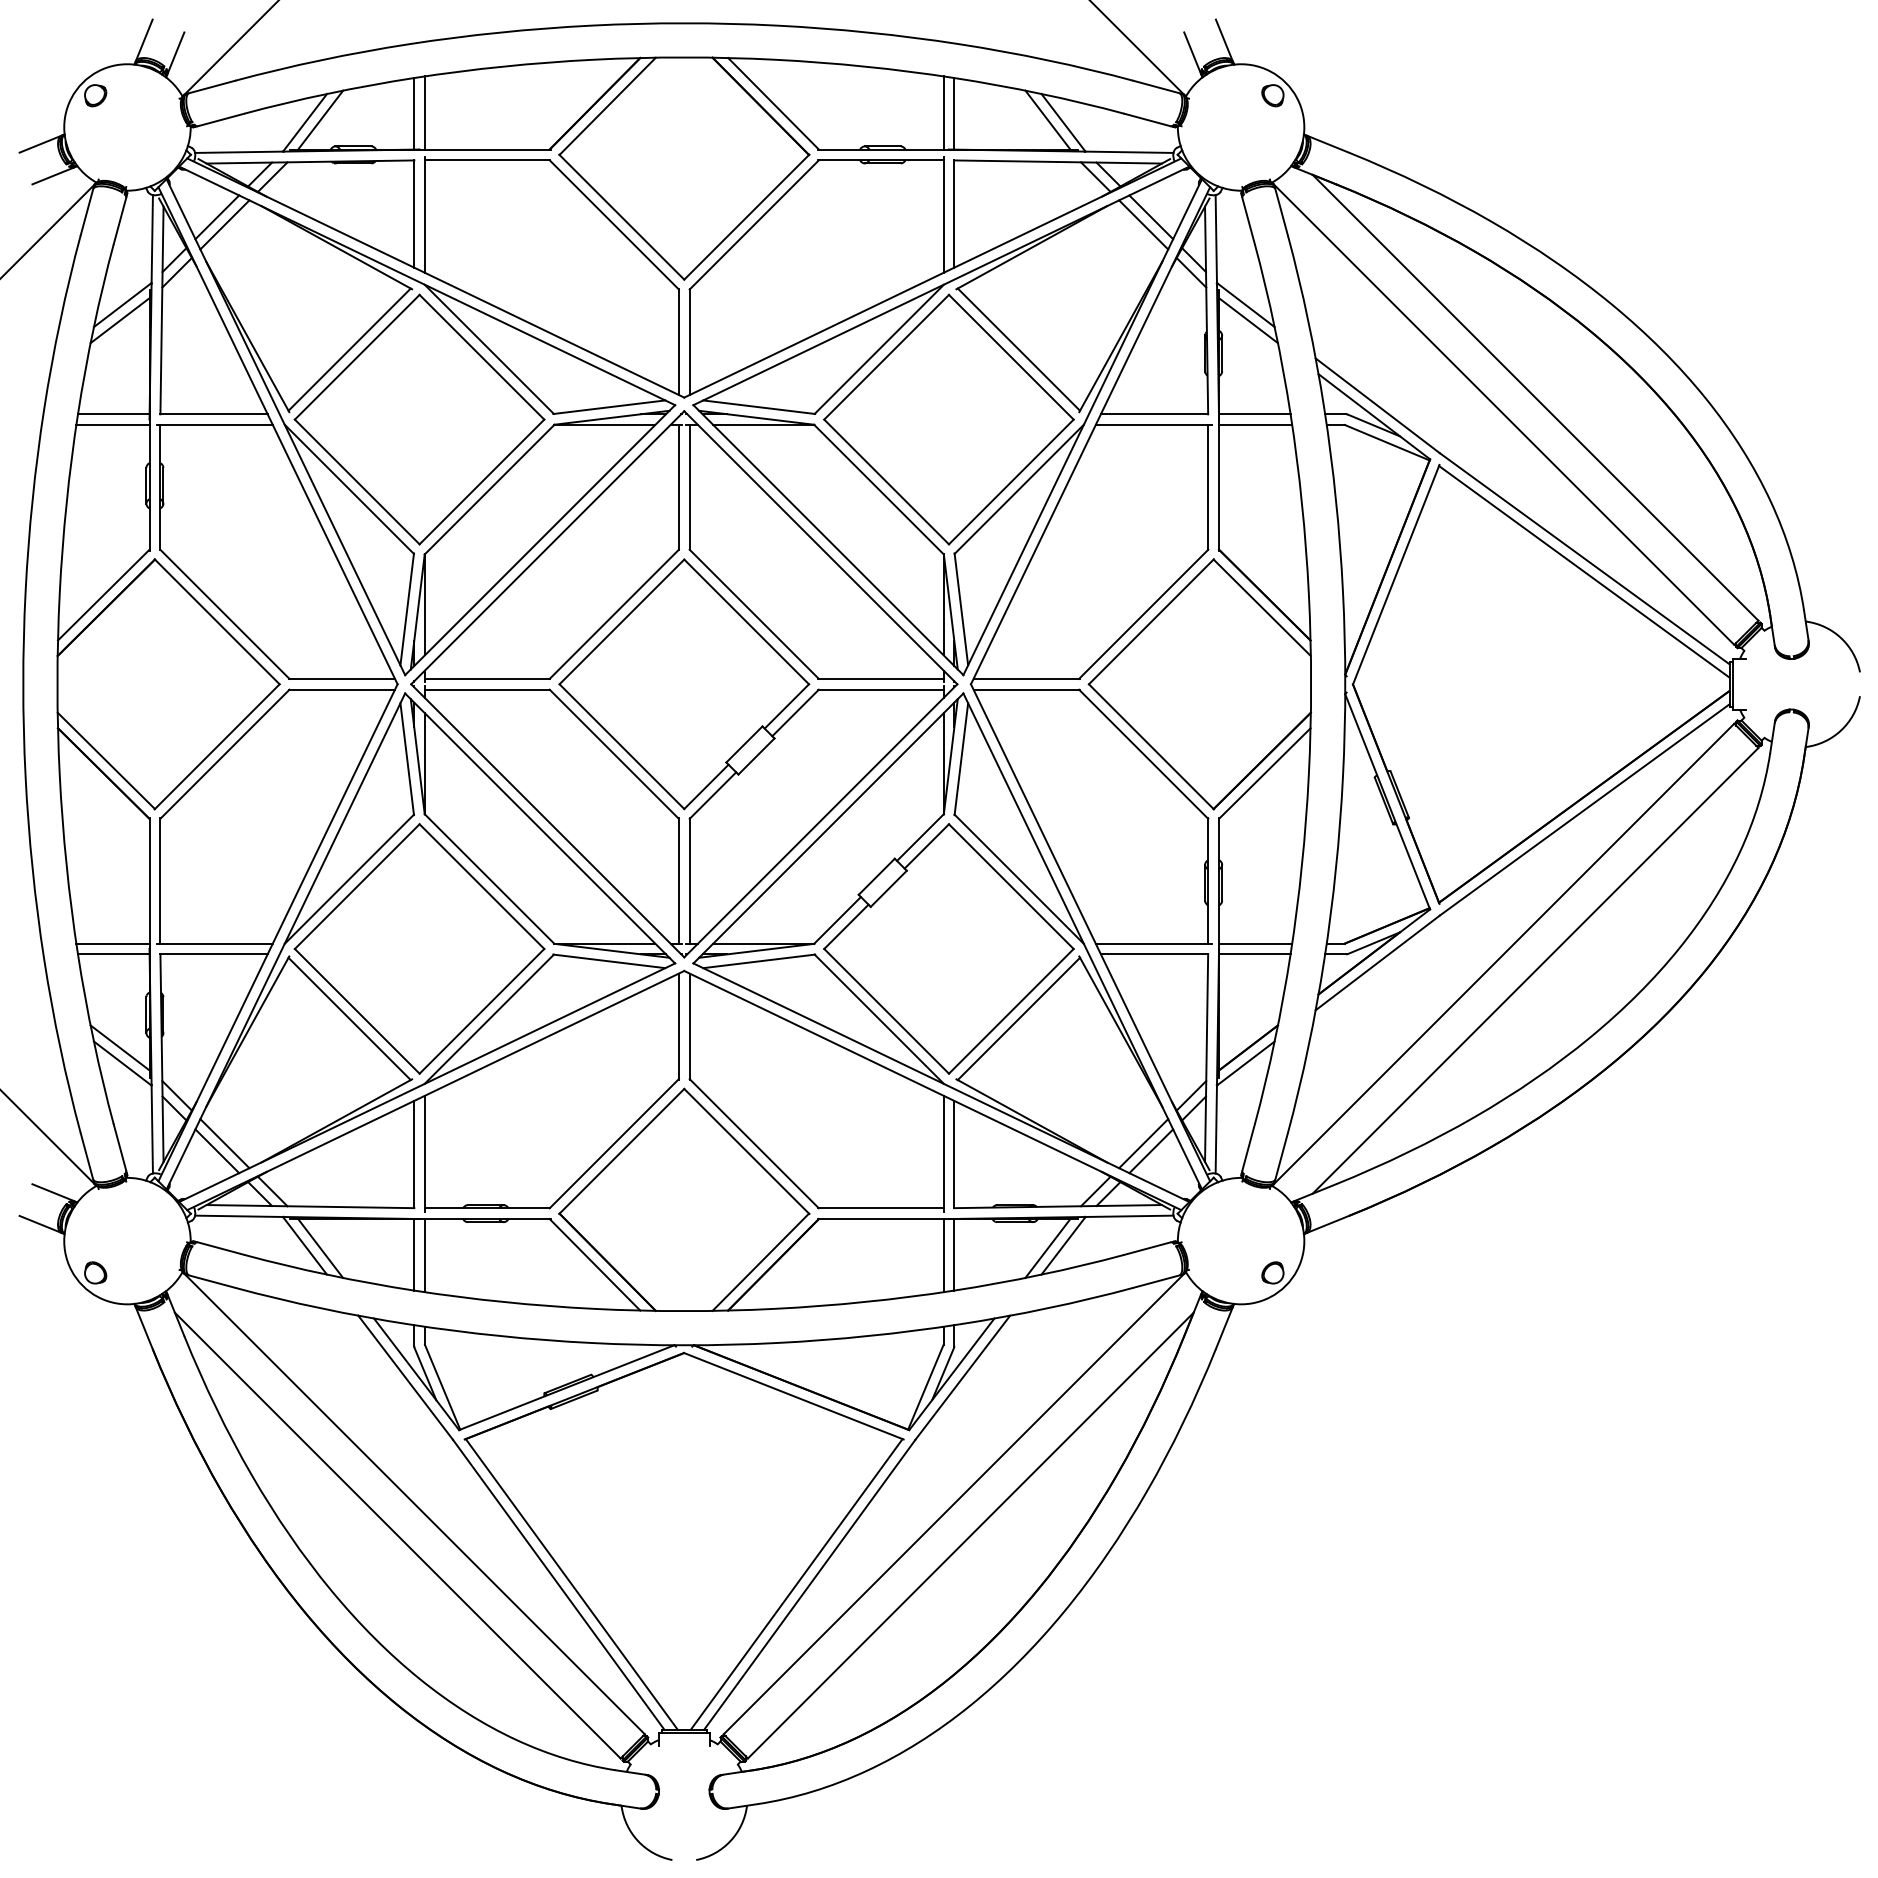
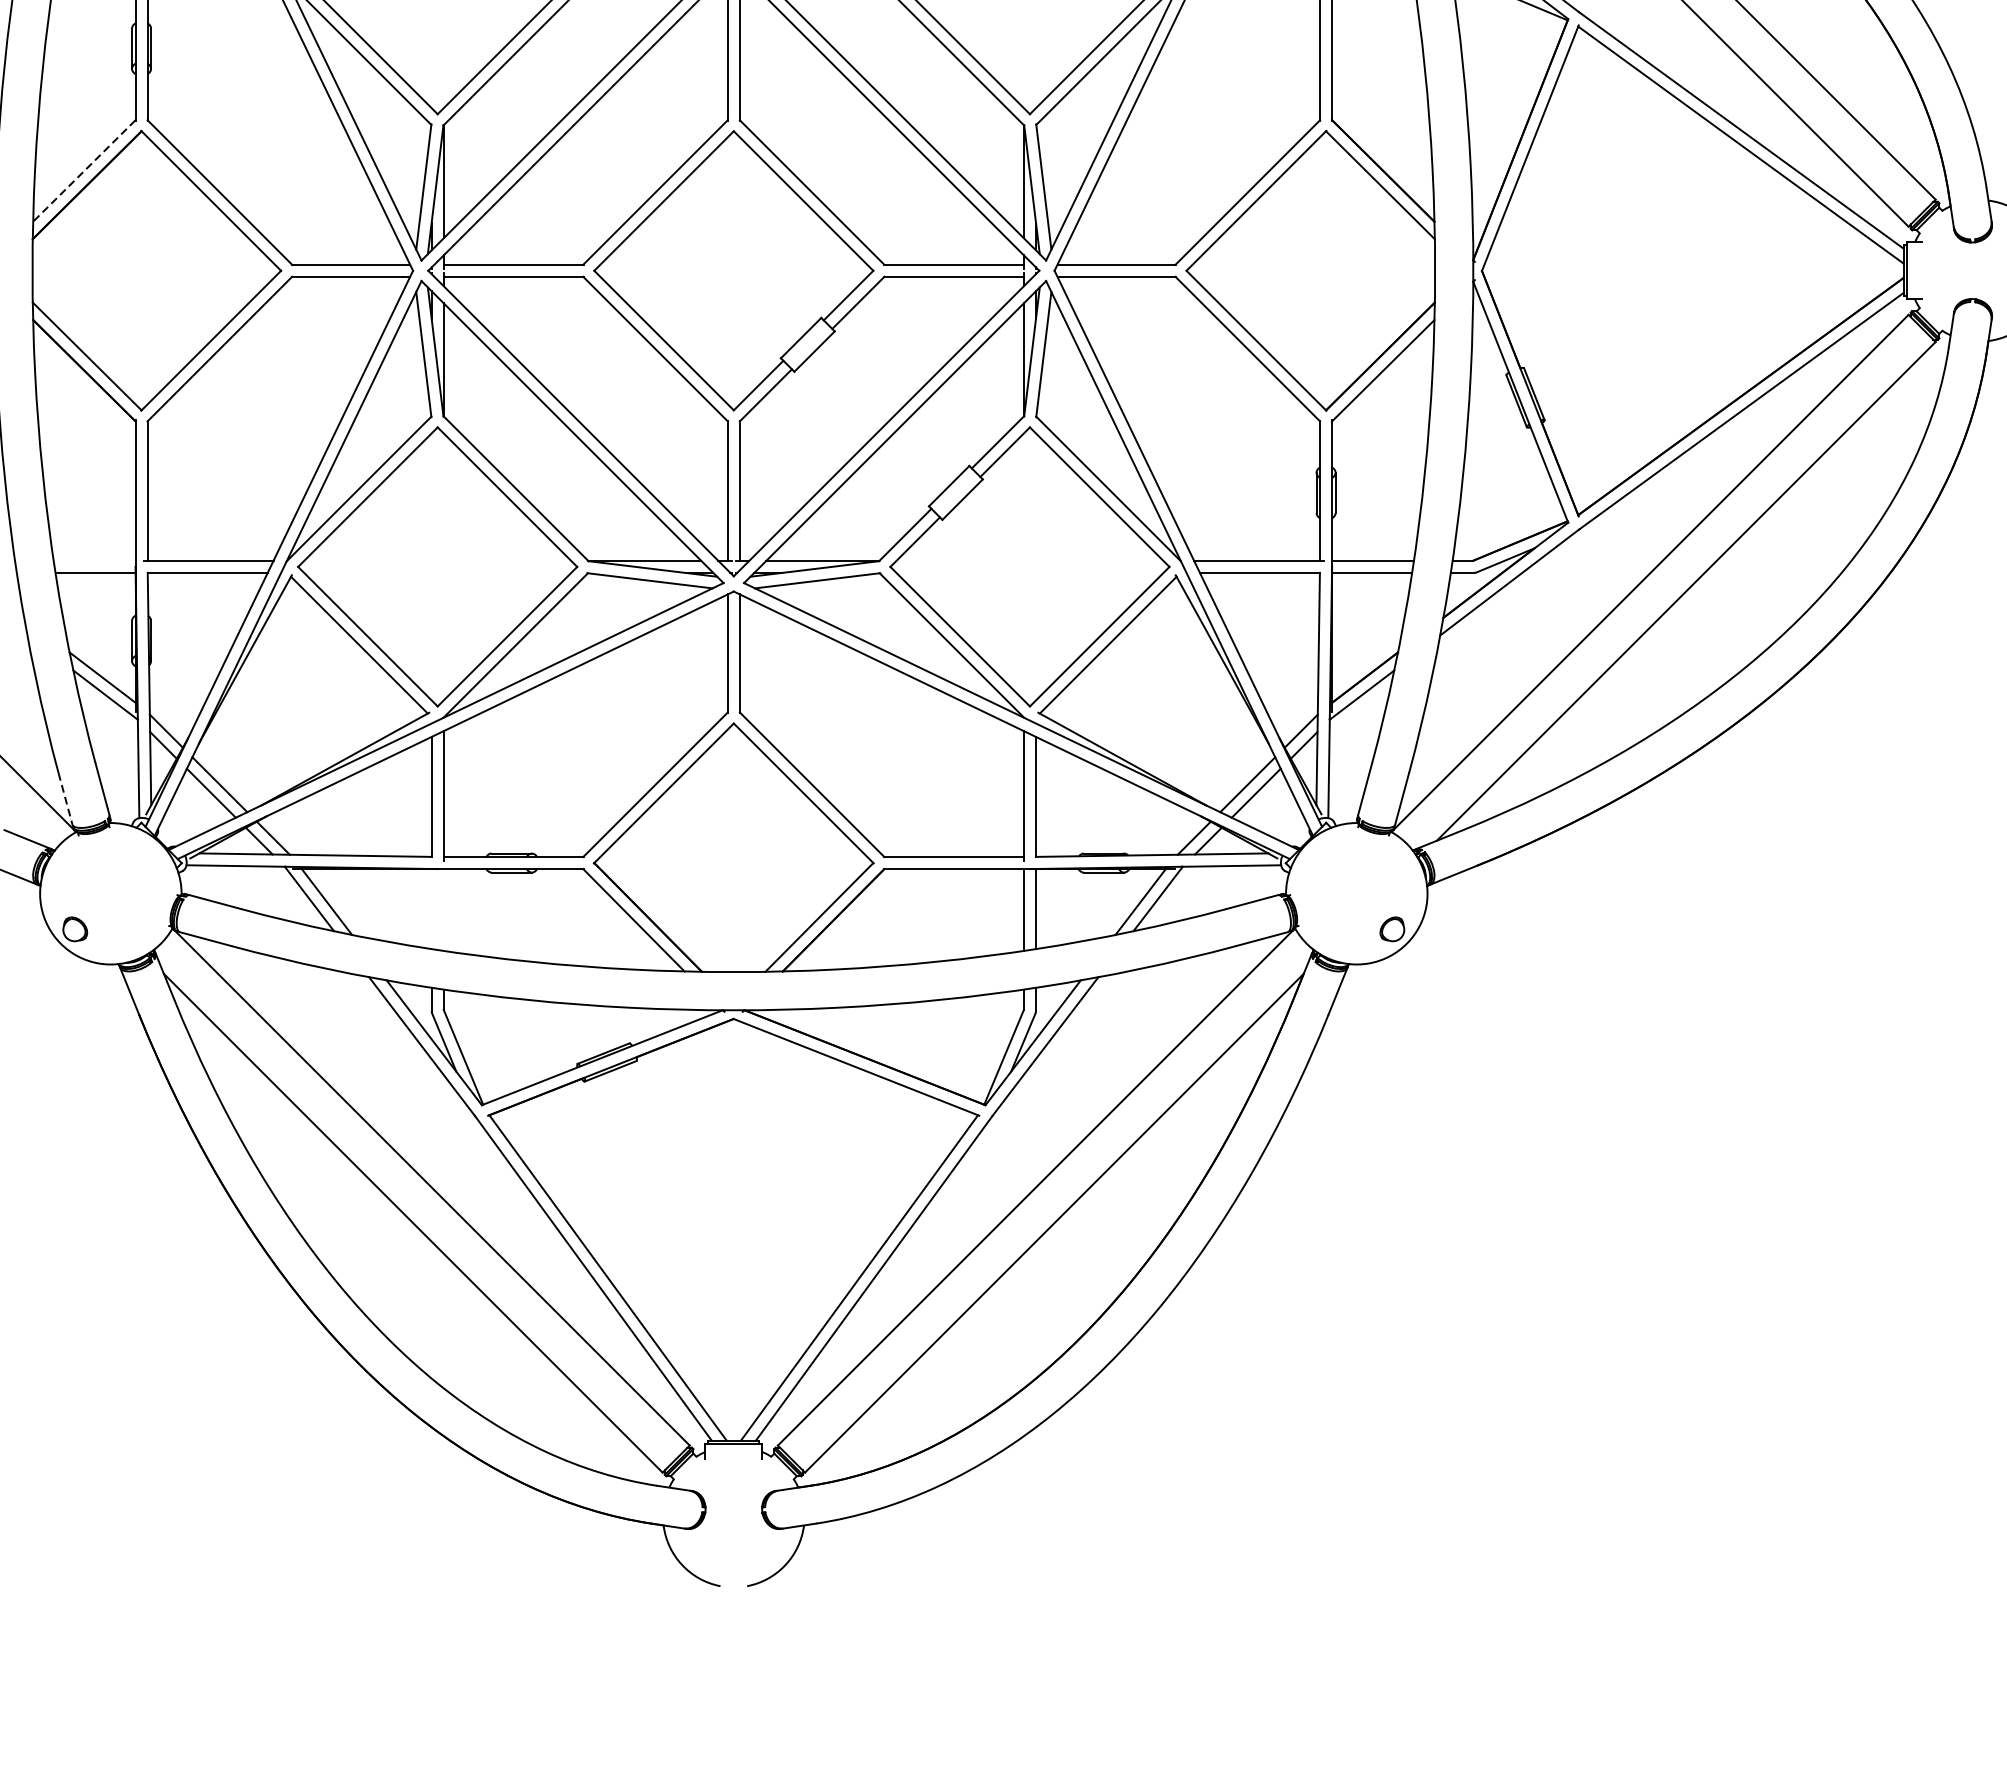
line: (103, 595) -> (84, 171), solid -> dashed
line: (112, 943) -> (94, 560), removed
line: (86, 1156) -> (65, 799), solid -> dashed
line: (414, 1254) -> (431, 908), removed
line: (425, 1255) -> (444, 909), removed

